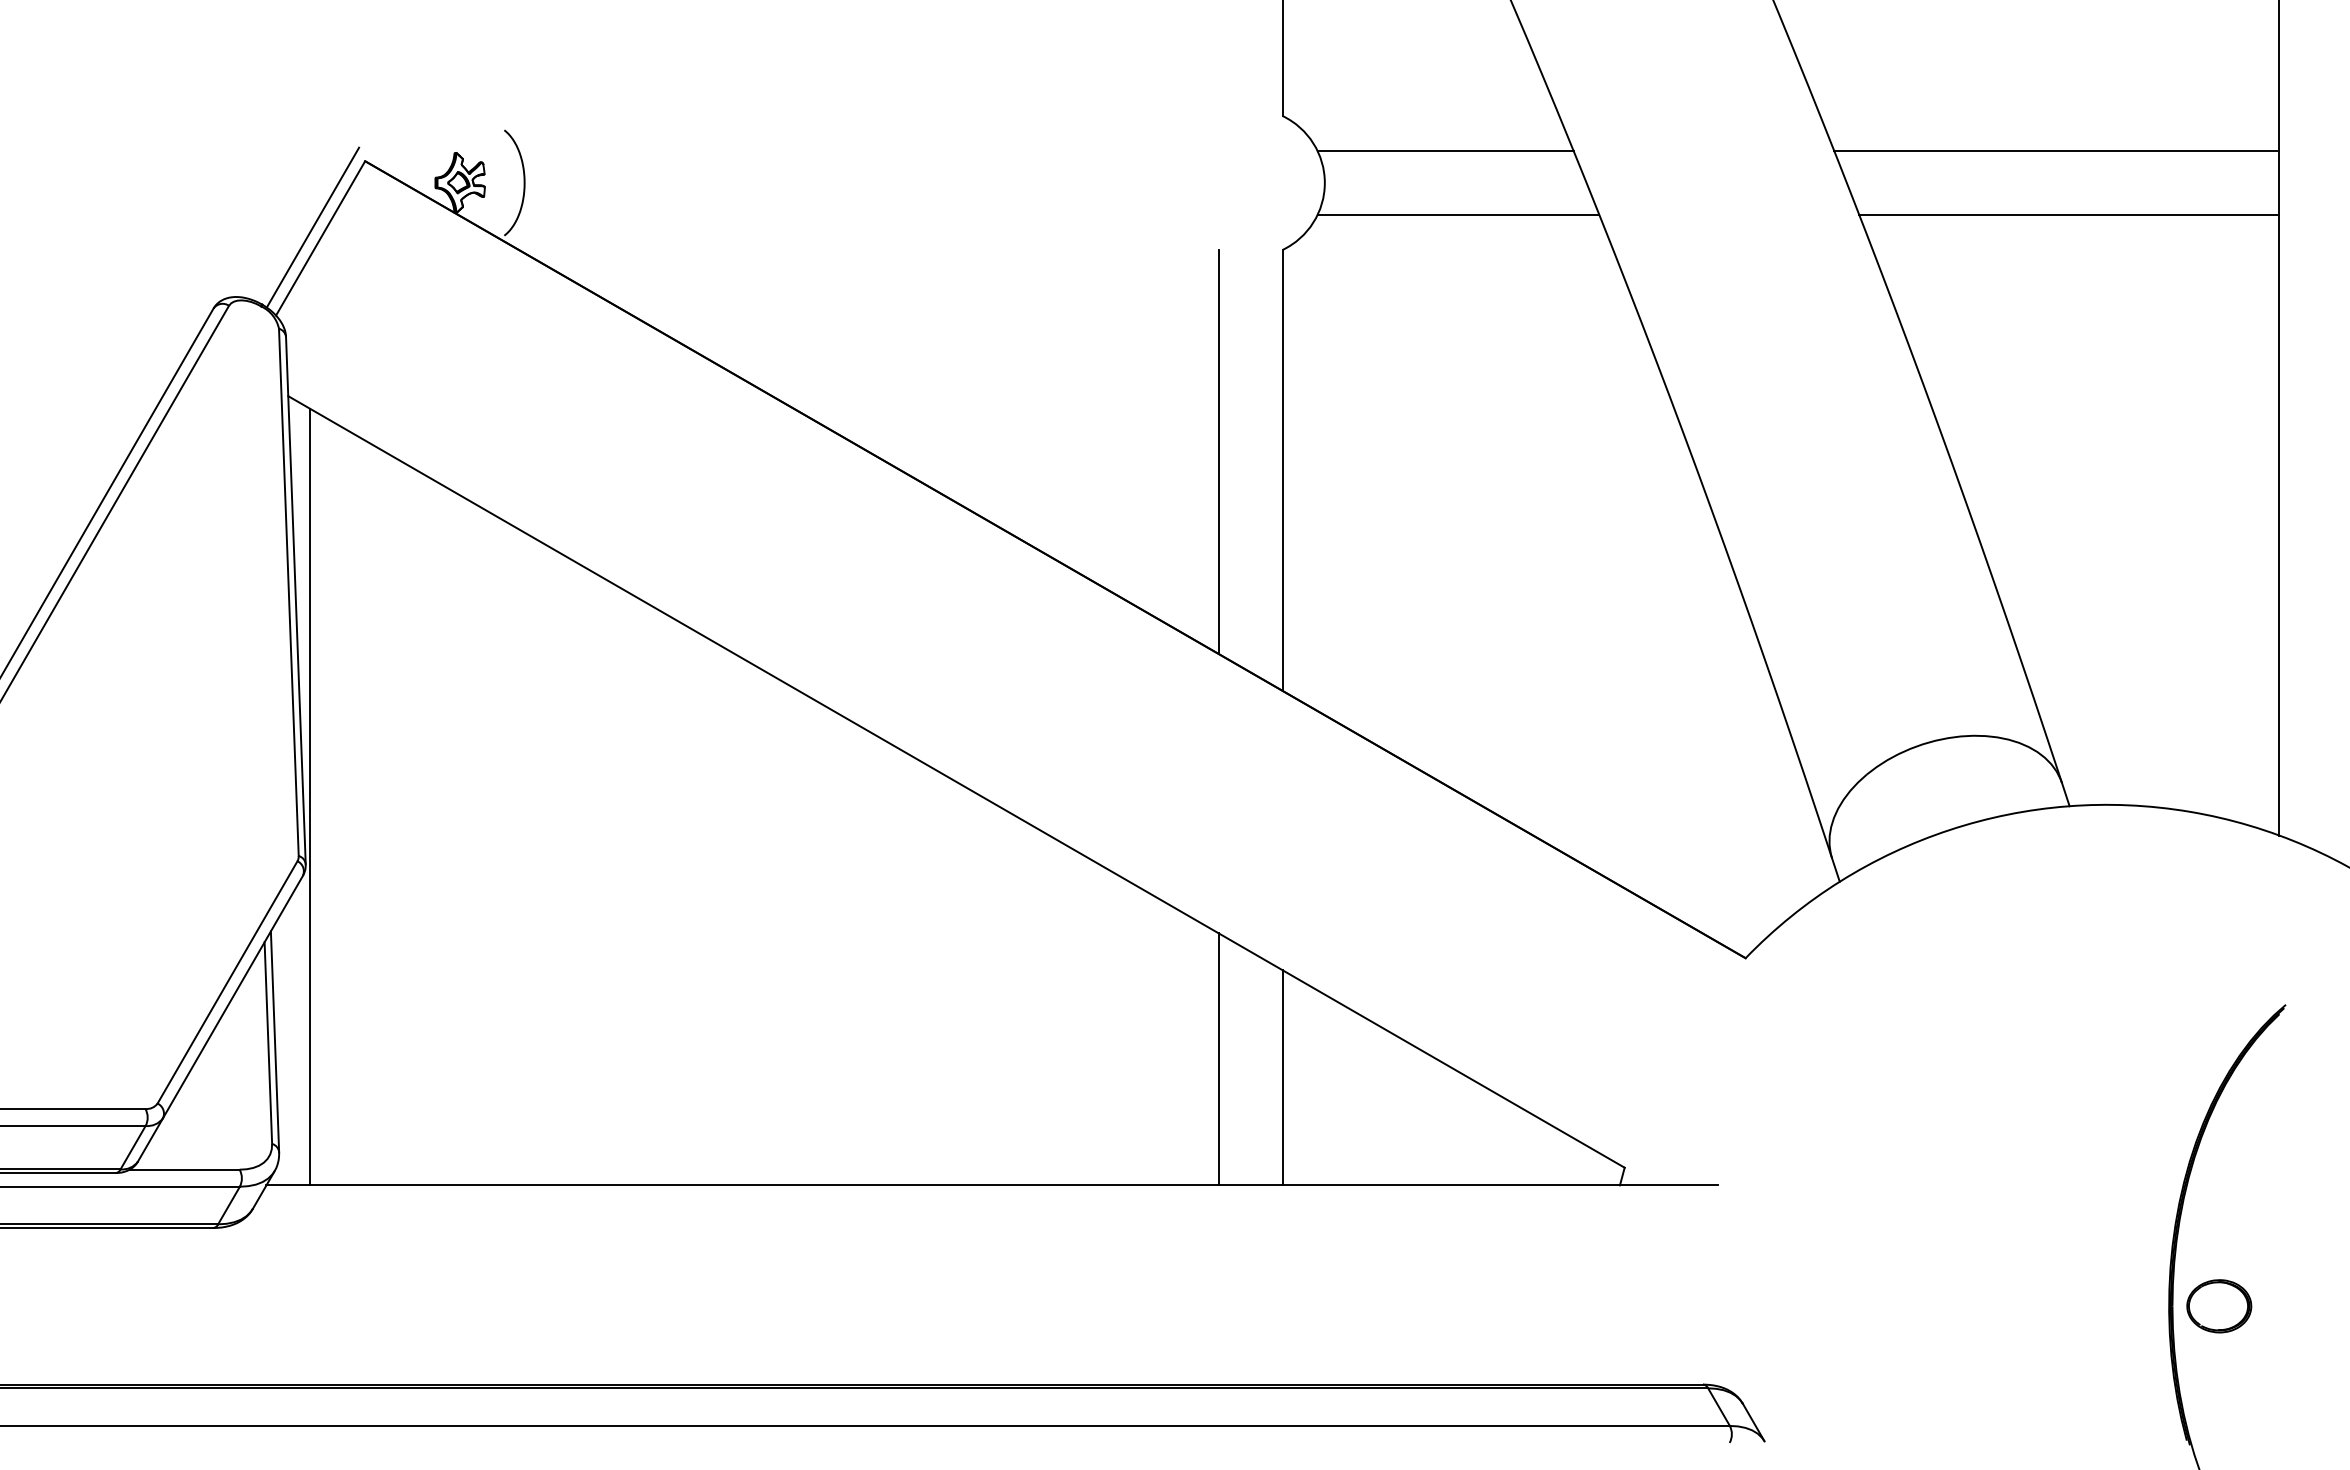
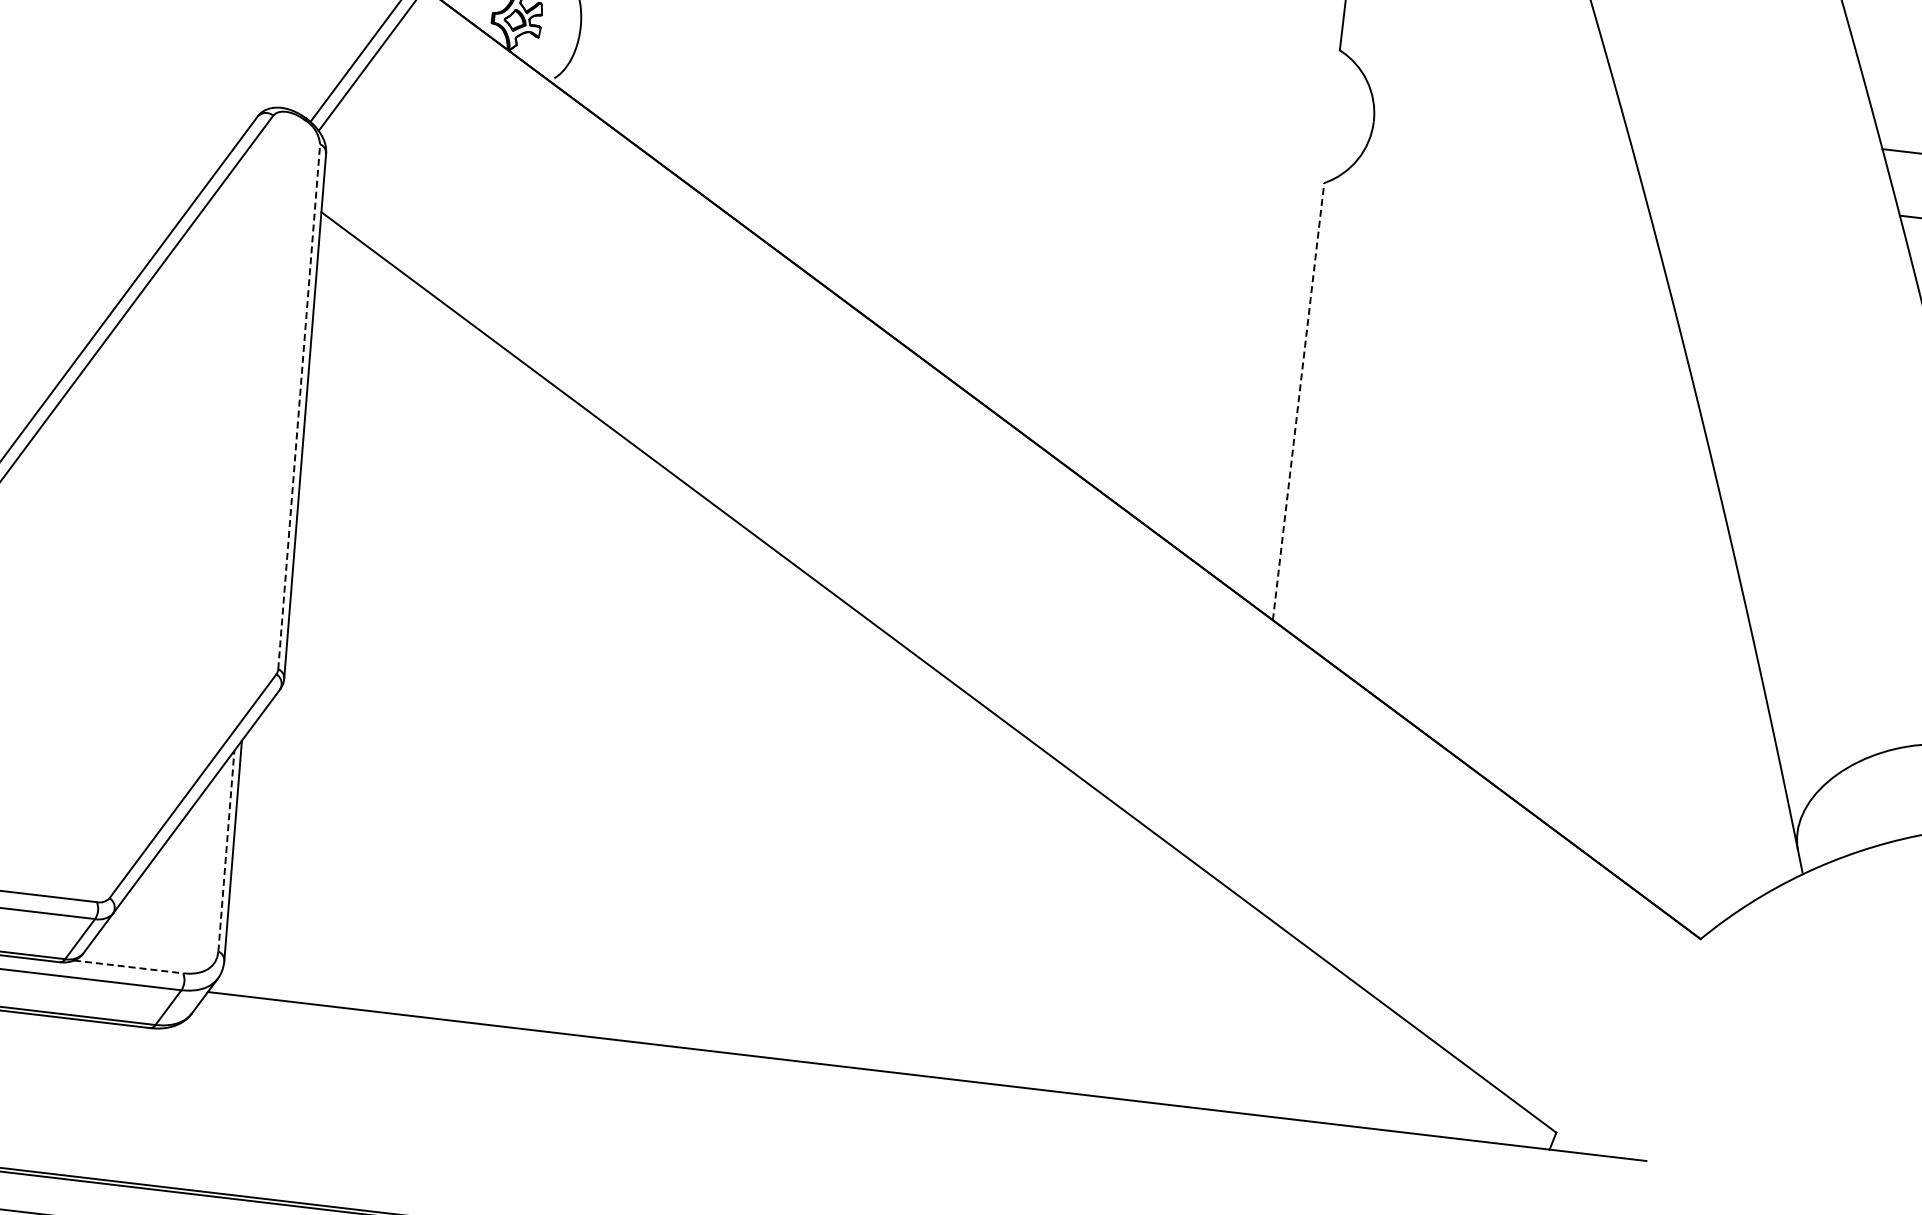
line: (1445, 150) -> (1497, 103), removed
line: (1458, 215) -> (1502, 169), removed
line: (1218, 451) -> (1237, 375), removed
line: (1282, 470) -> (1298, 401), solid -> dashed
line: (288, 592) -> (298, 406), solid -> dashed
line: (309, 796) -> (295, 611), removed
line: (268, 1043) -> (226, 851), solid -> dashed
line: (1218, 1059) -> (1166, 978), removed
line: (1282, 1077) -> (1227, 1003), removed
line: (185, 1169) -> (129, 966), solid -> dashed

